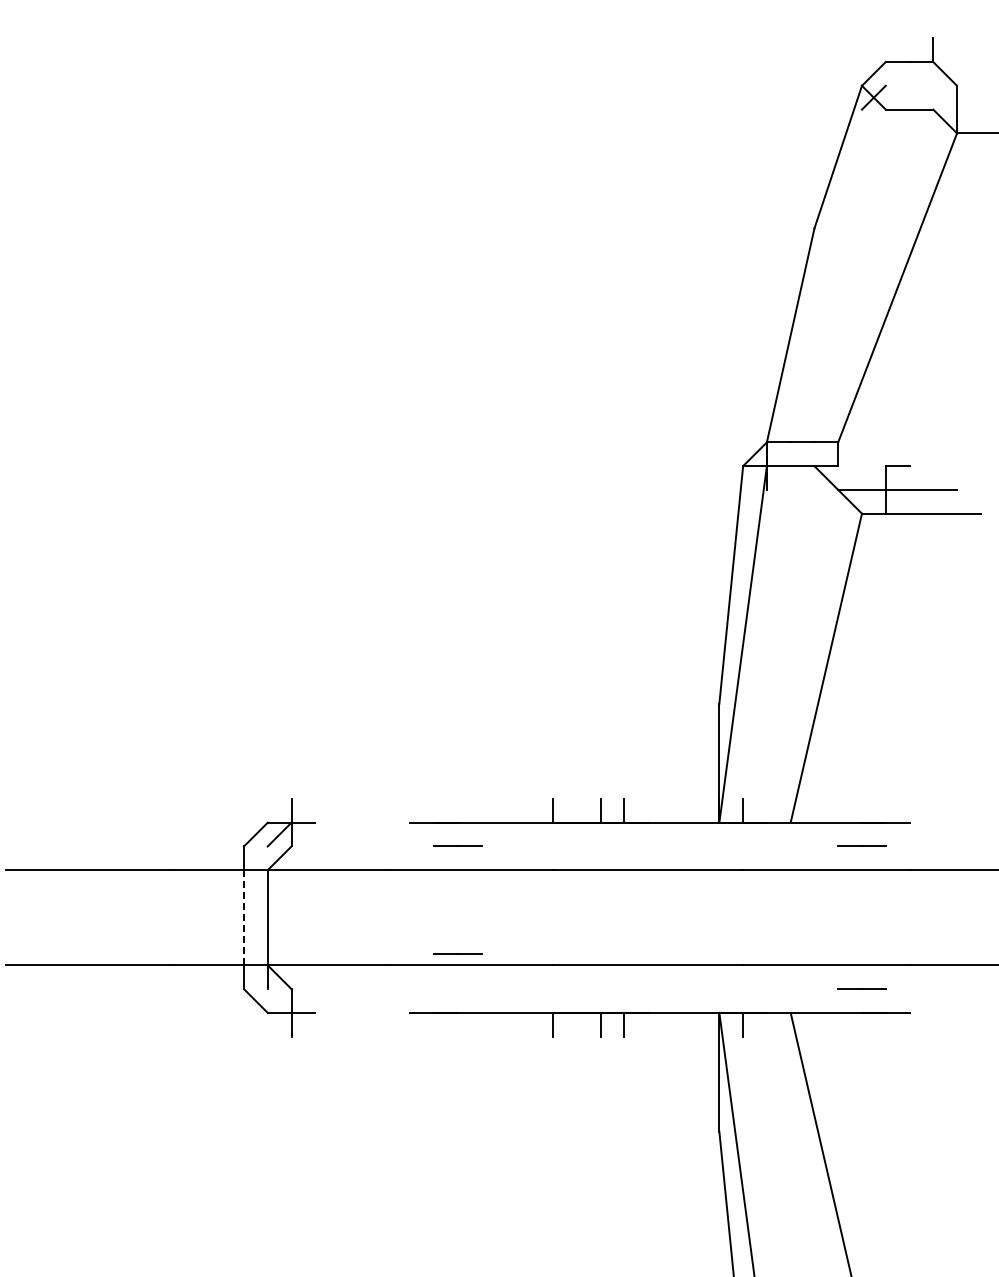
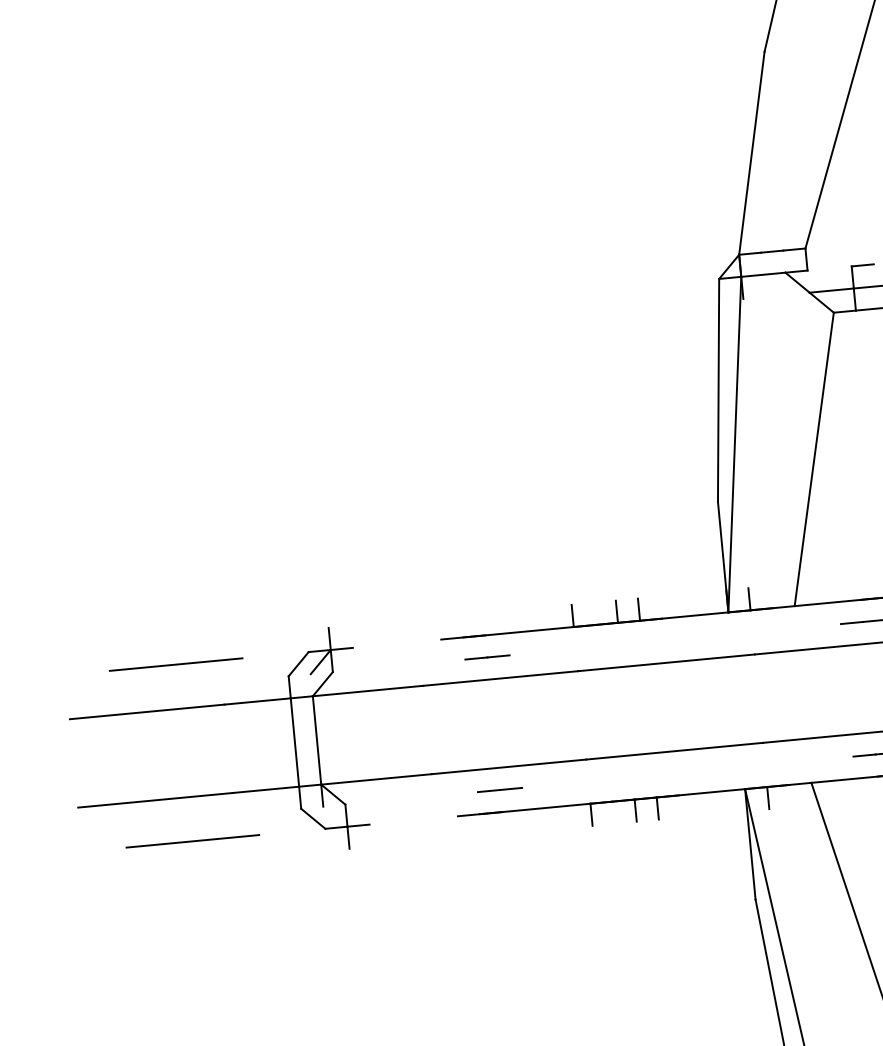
line: (124, 822) -> (175, 664), added
line: (243, 917) -> (294, 742), dashed -> solid
line: (457, 953) -> (499, 789), moved
line: (124, 1012) -> (192, 841), added

